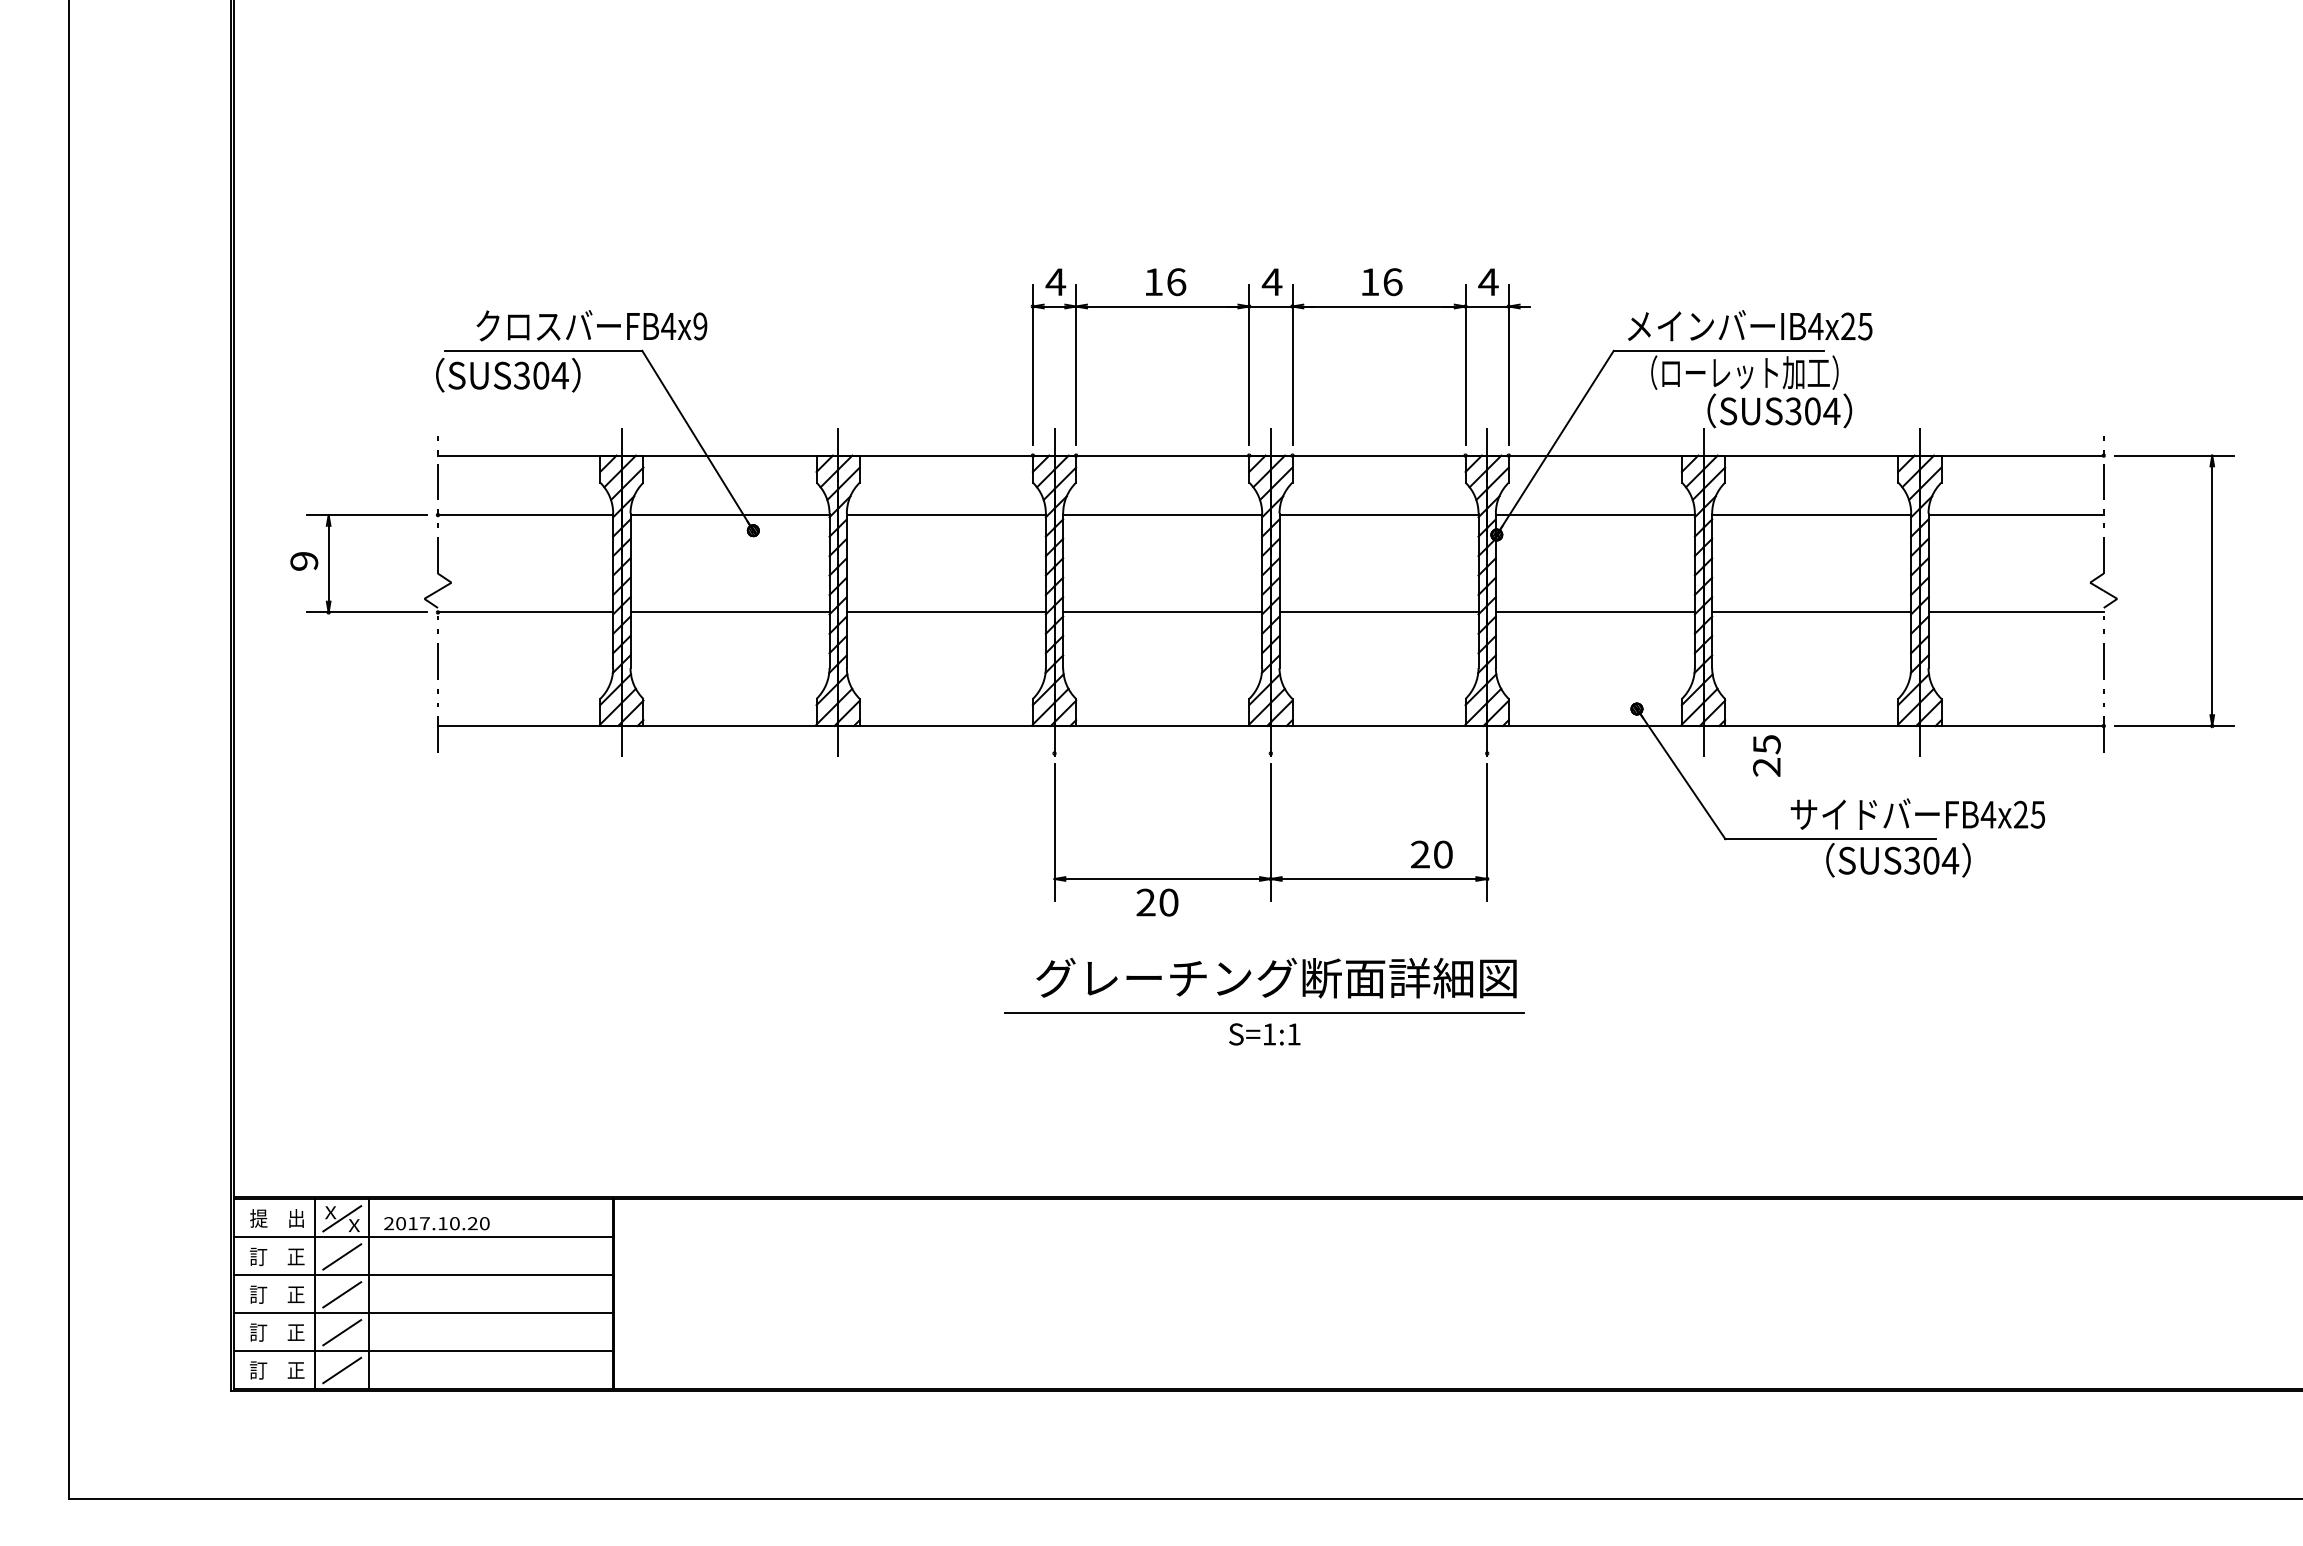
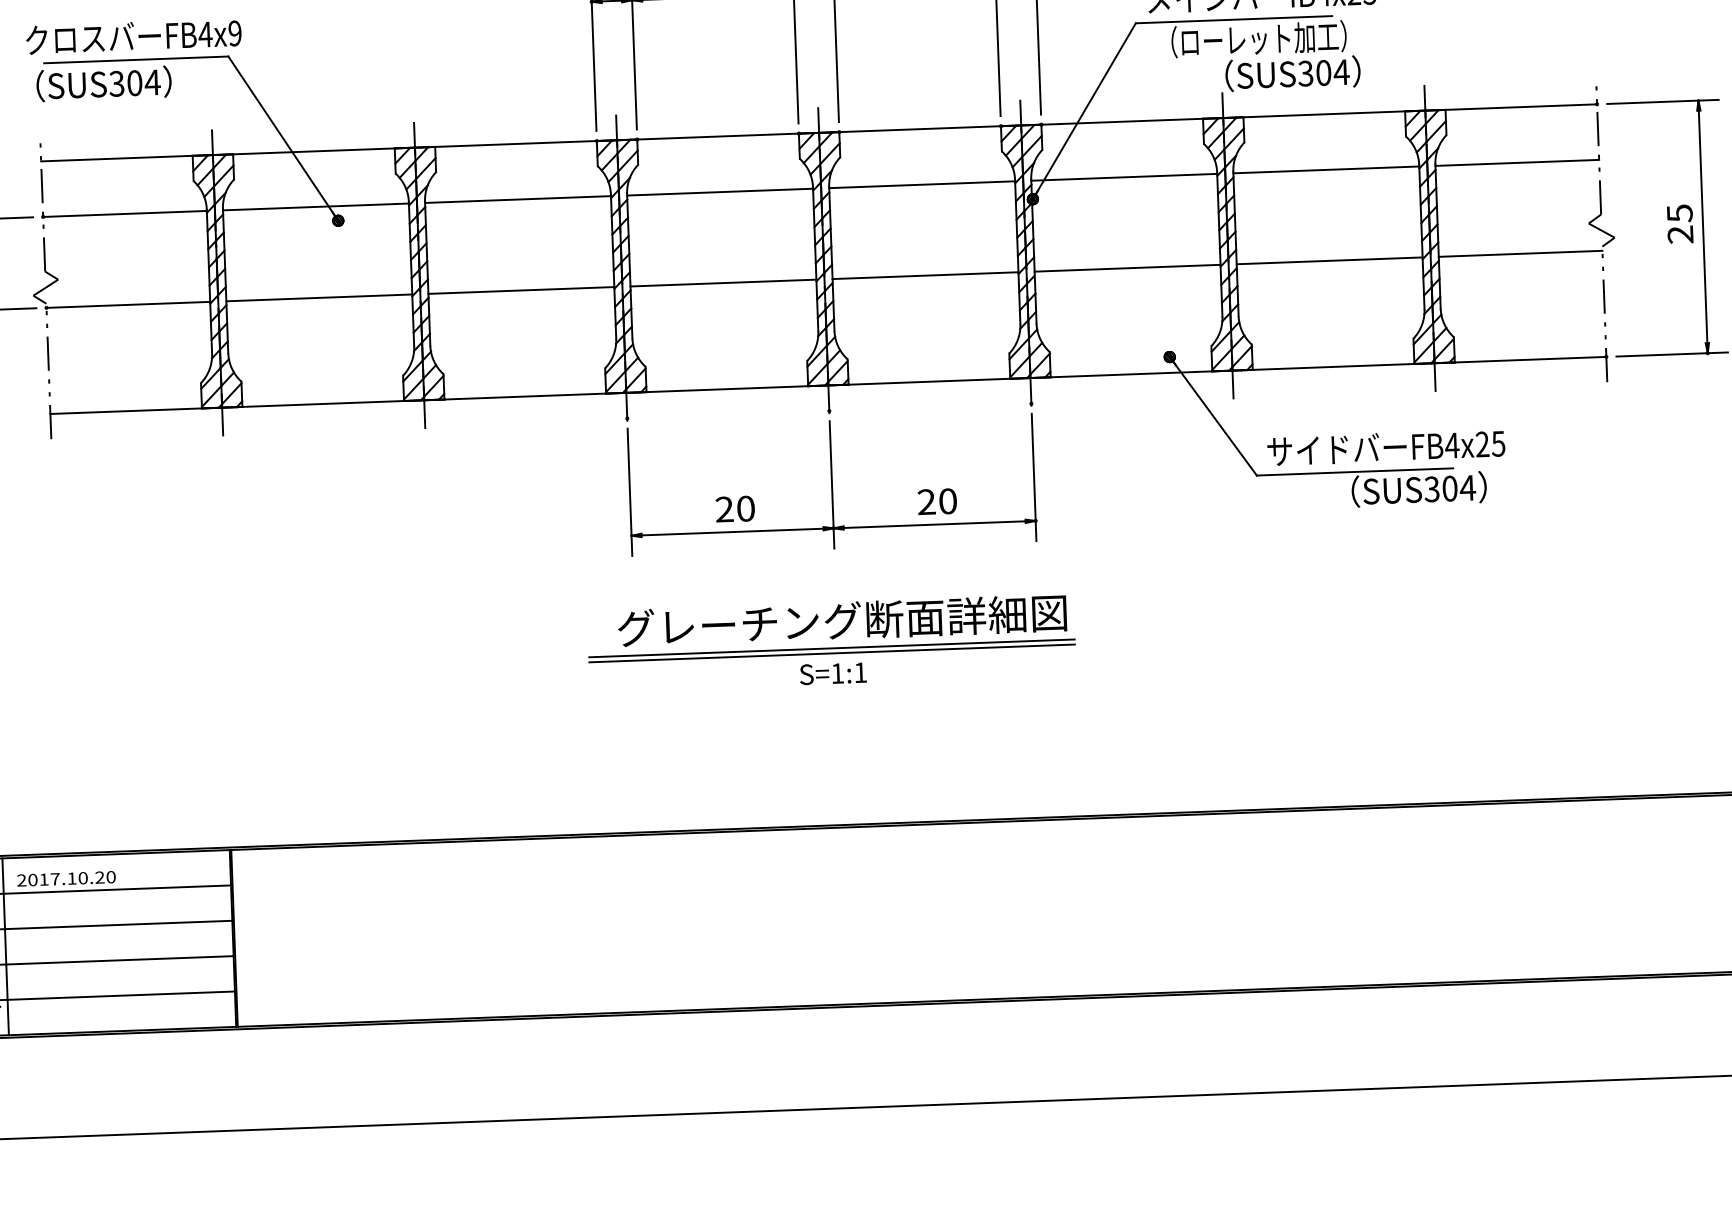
text: (591, 325) -> (133, 36), moved
text: (1766, 755) -> (1679, 223), moved
text: (1917, 813) -> (1385, 446), moved
text: (1431, 854) -> (937, 501), moved
text: (1157, 902) -> (735, 509), moved
line: (1264, 1007) -> (832, 648), added

